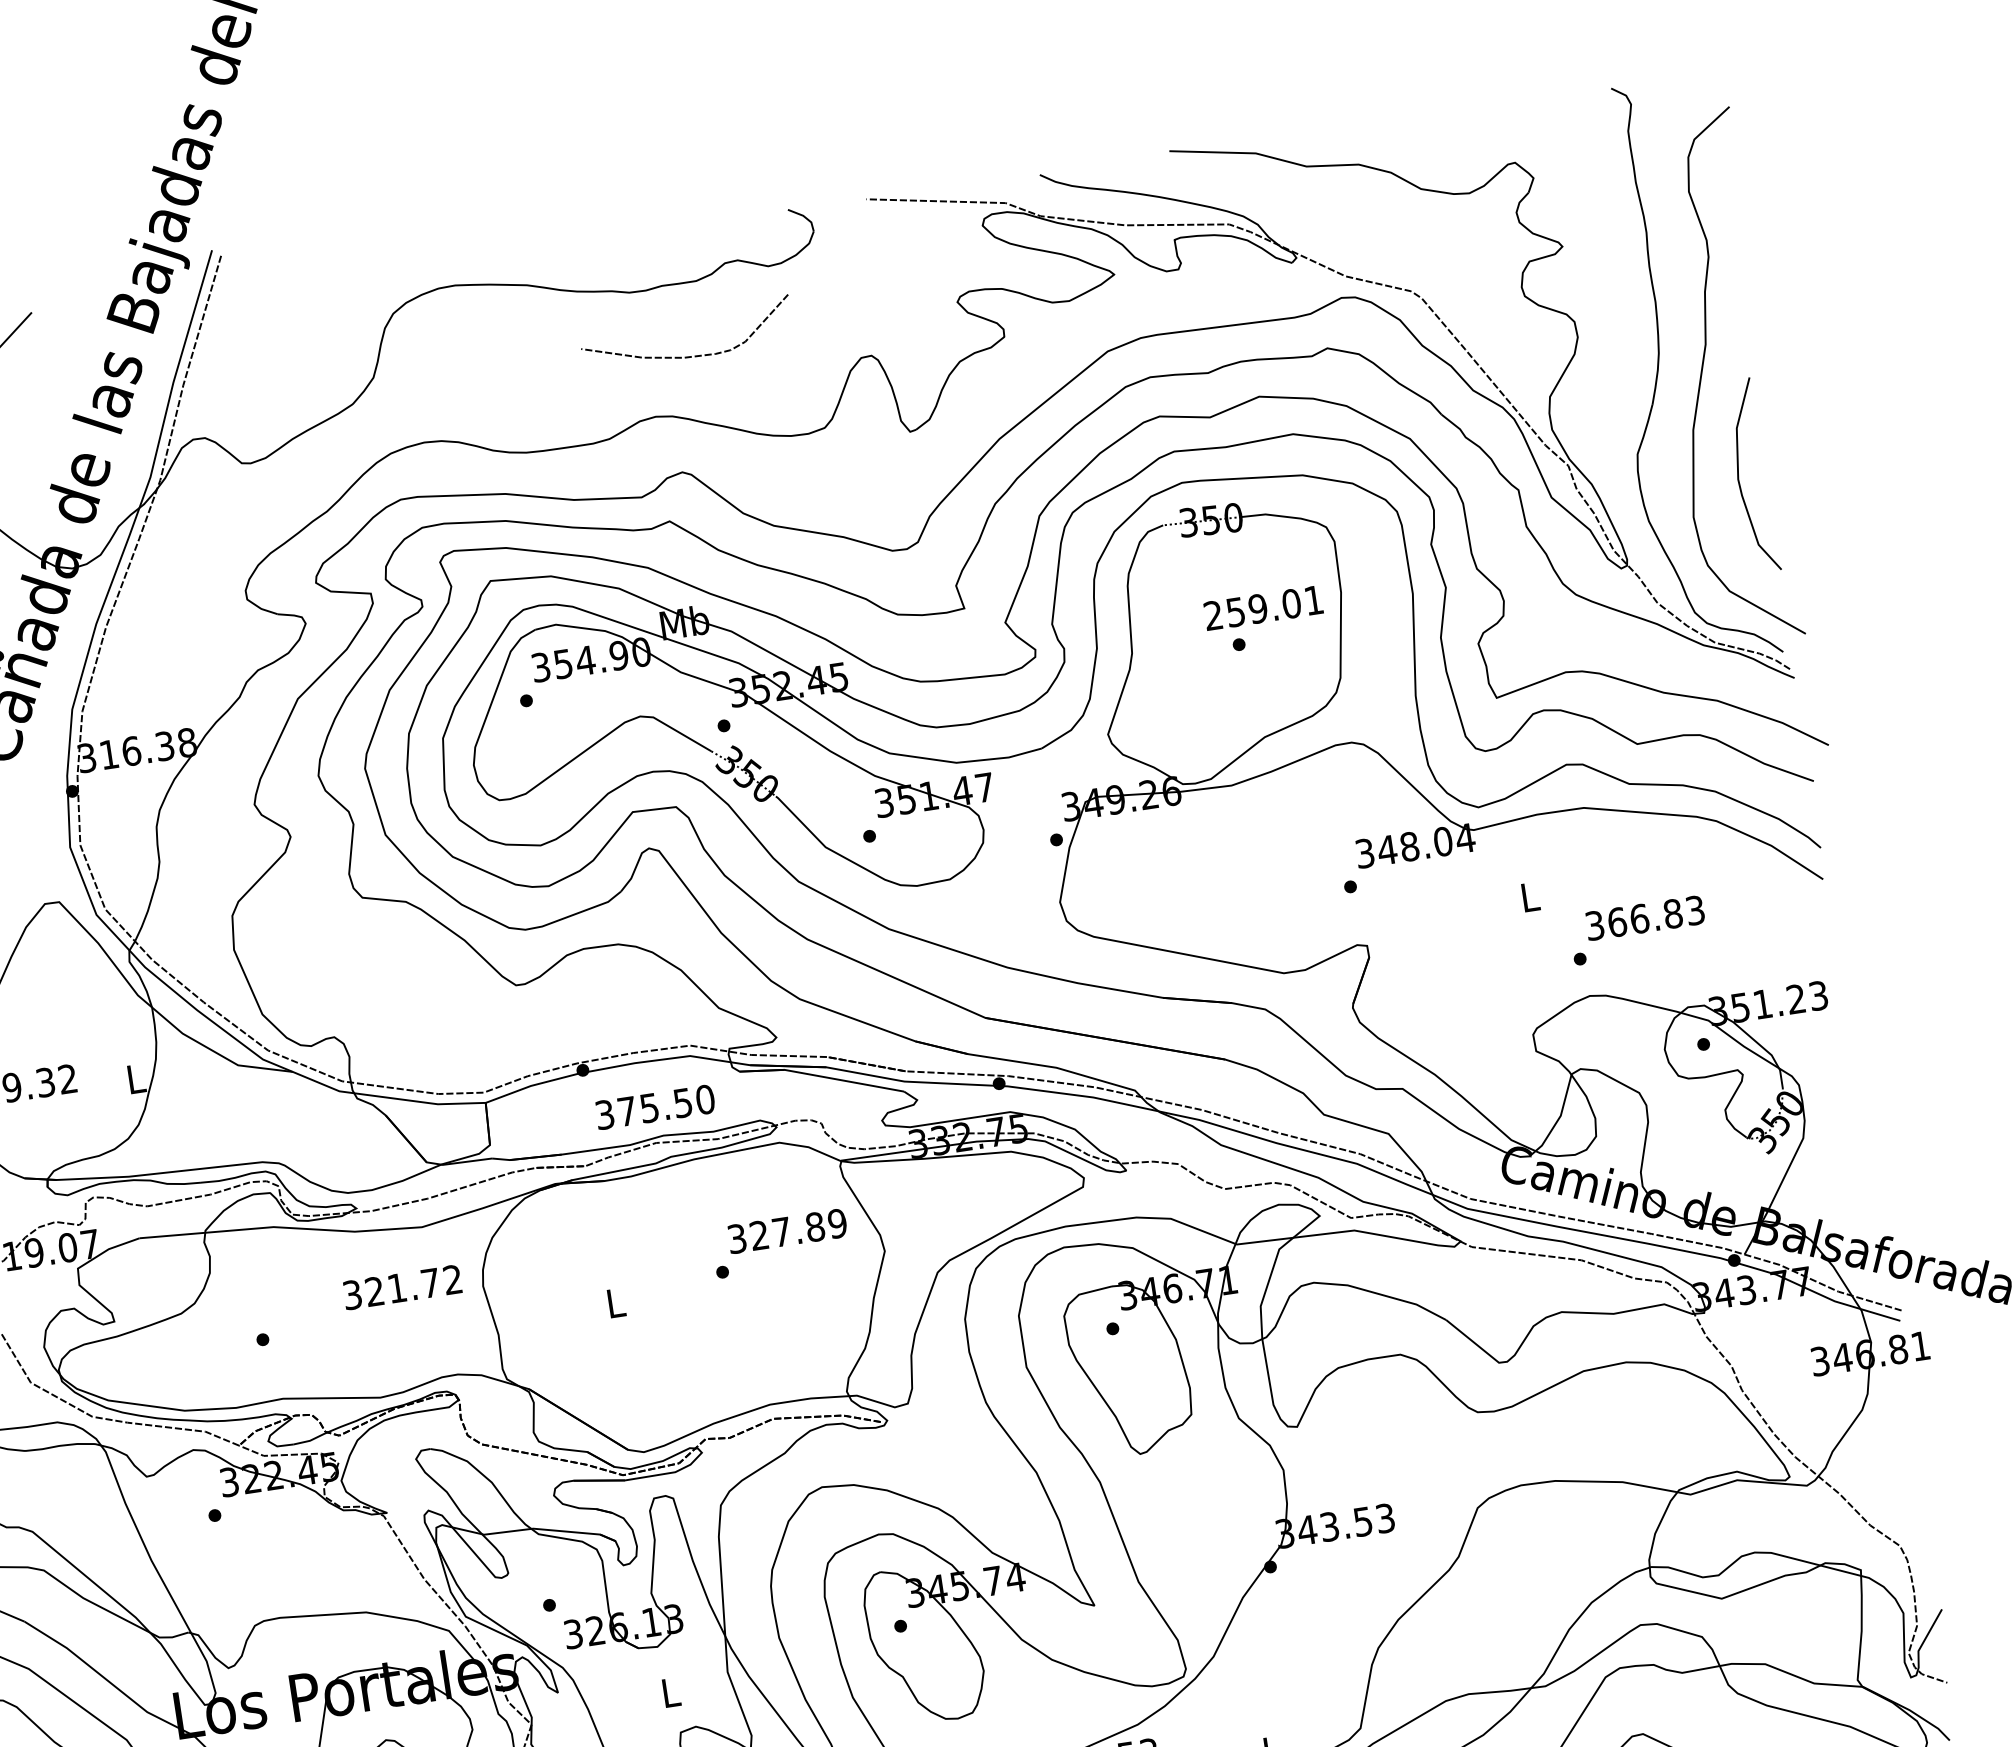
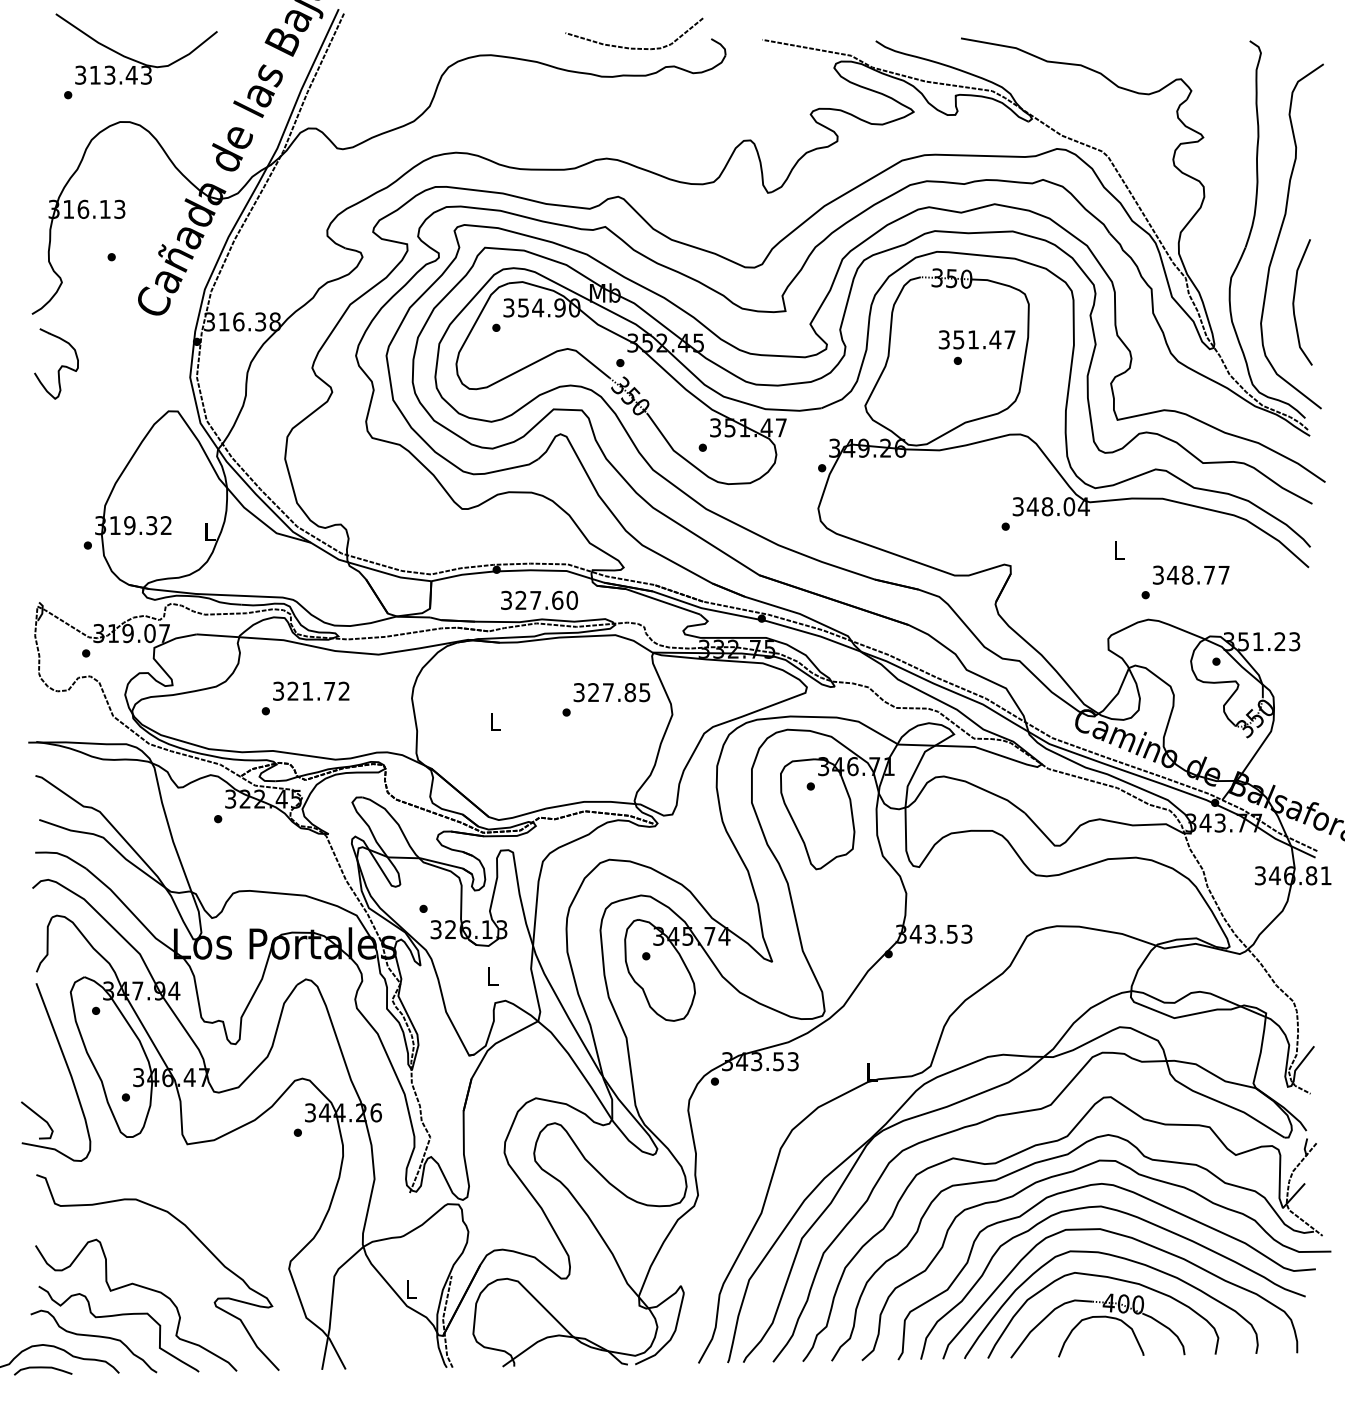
curve: (690, 355) -> (634, 47), moved
text: (1262, 607) -> (976, 339), 259.01 -> 351.47
text: (1654, 915) -> (1197, 574), 366.83 -> 348.77
text: (655, 1107) -> (539, 600), 375.50 -> 327.60
text: (837, 1223) -> (644, 692), 327.89 -> 327.85
text: (402, 1286) -> (311, 690), moved

